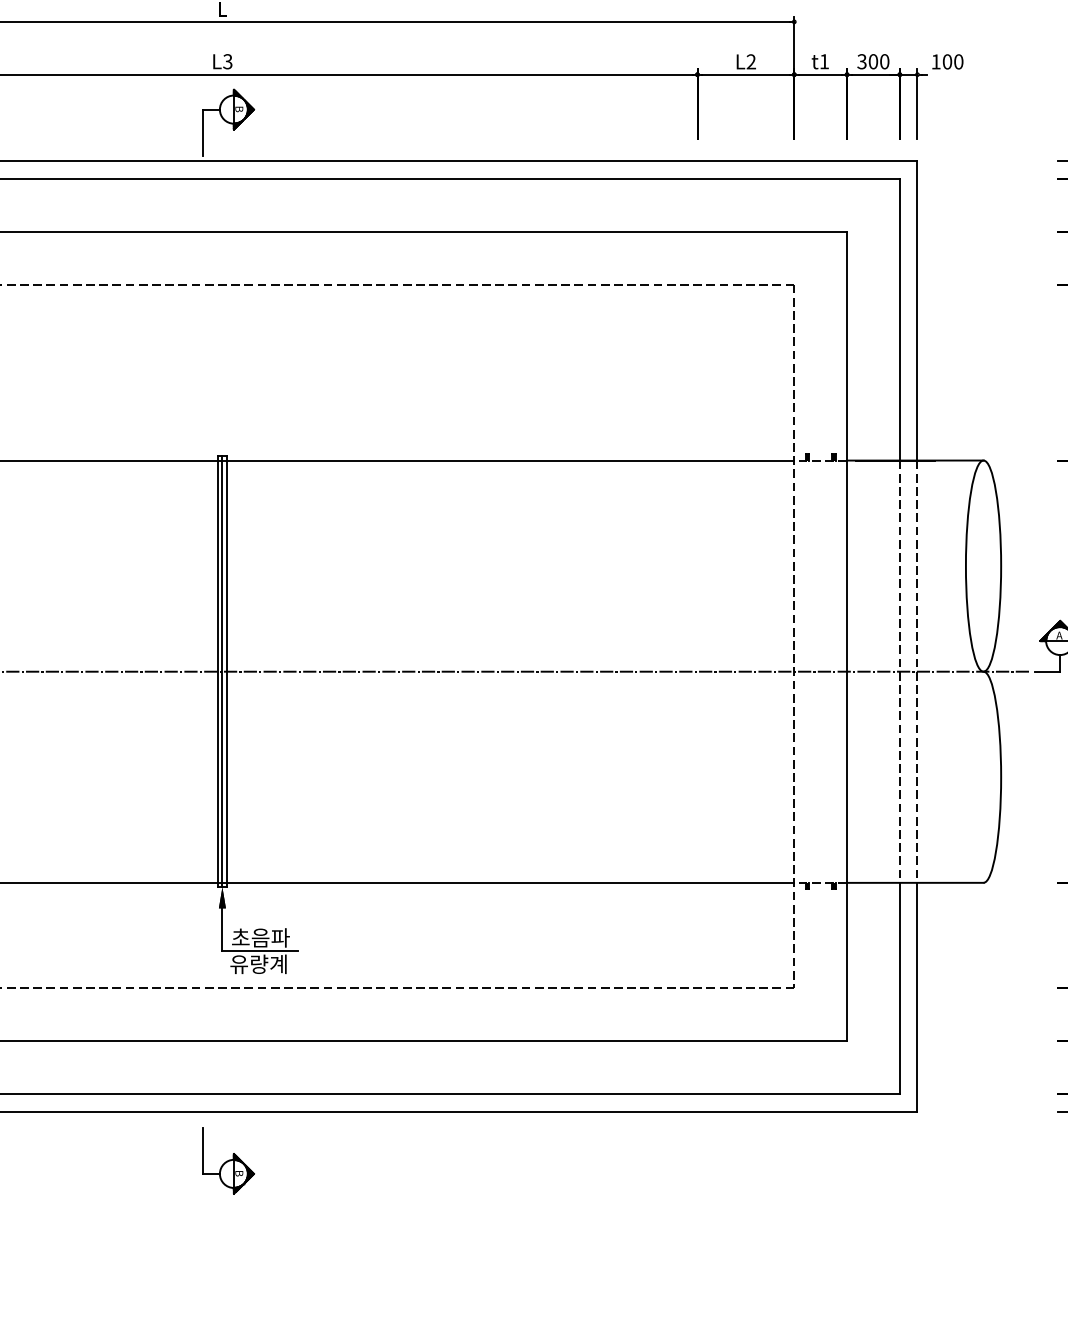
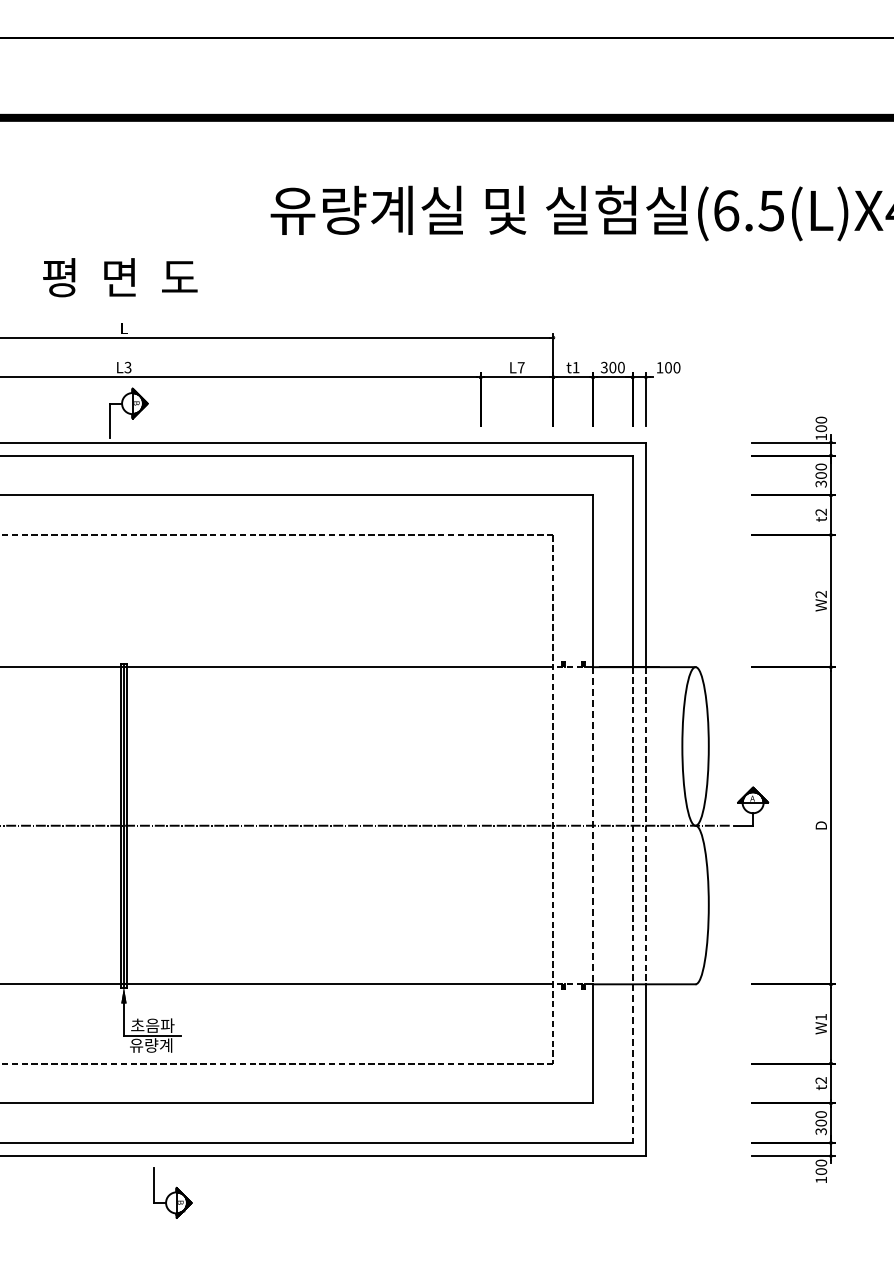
text: (750, 61) -> (520, 367), L2 -> L7
line: (847, 671) -> (593, 825), solid -> dashed
line: (899, 989) -> (632, 1064), solid -> dashed
part: (228, 1160) -> (172, 1192), moved

